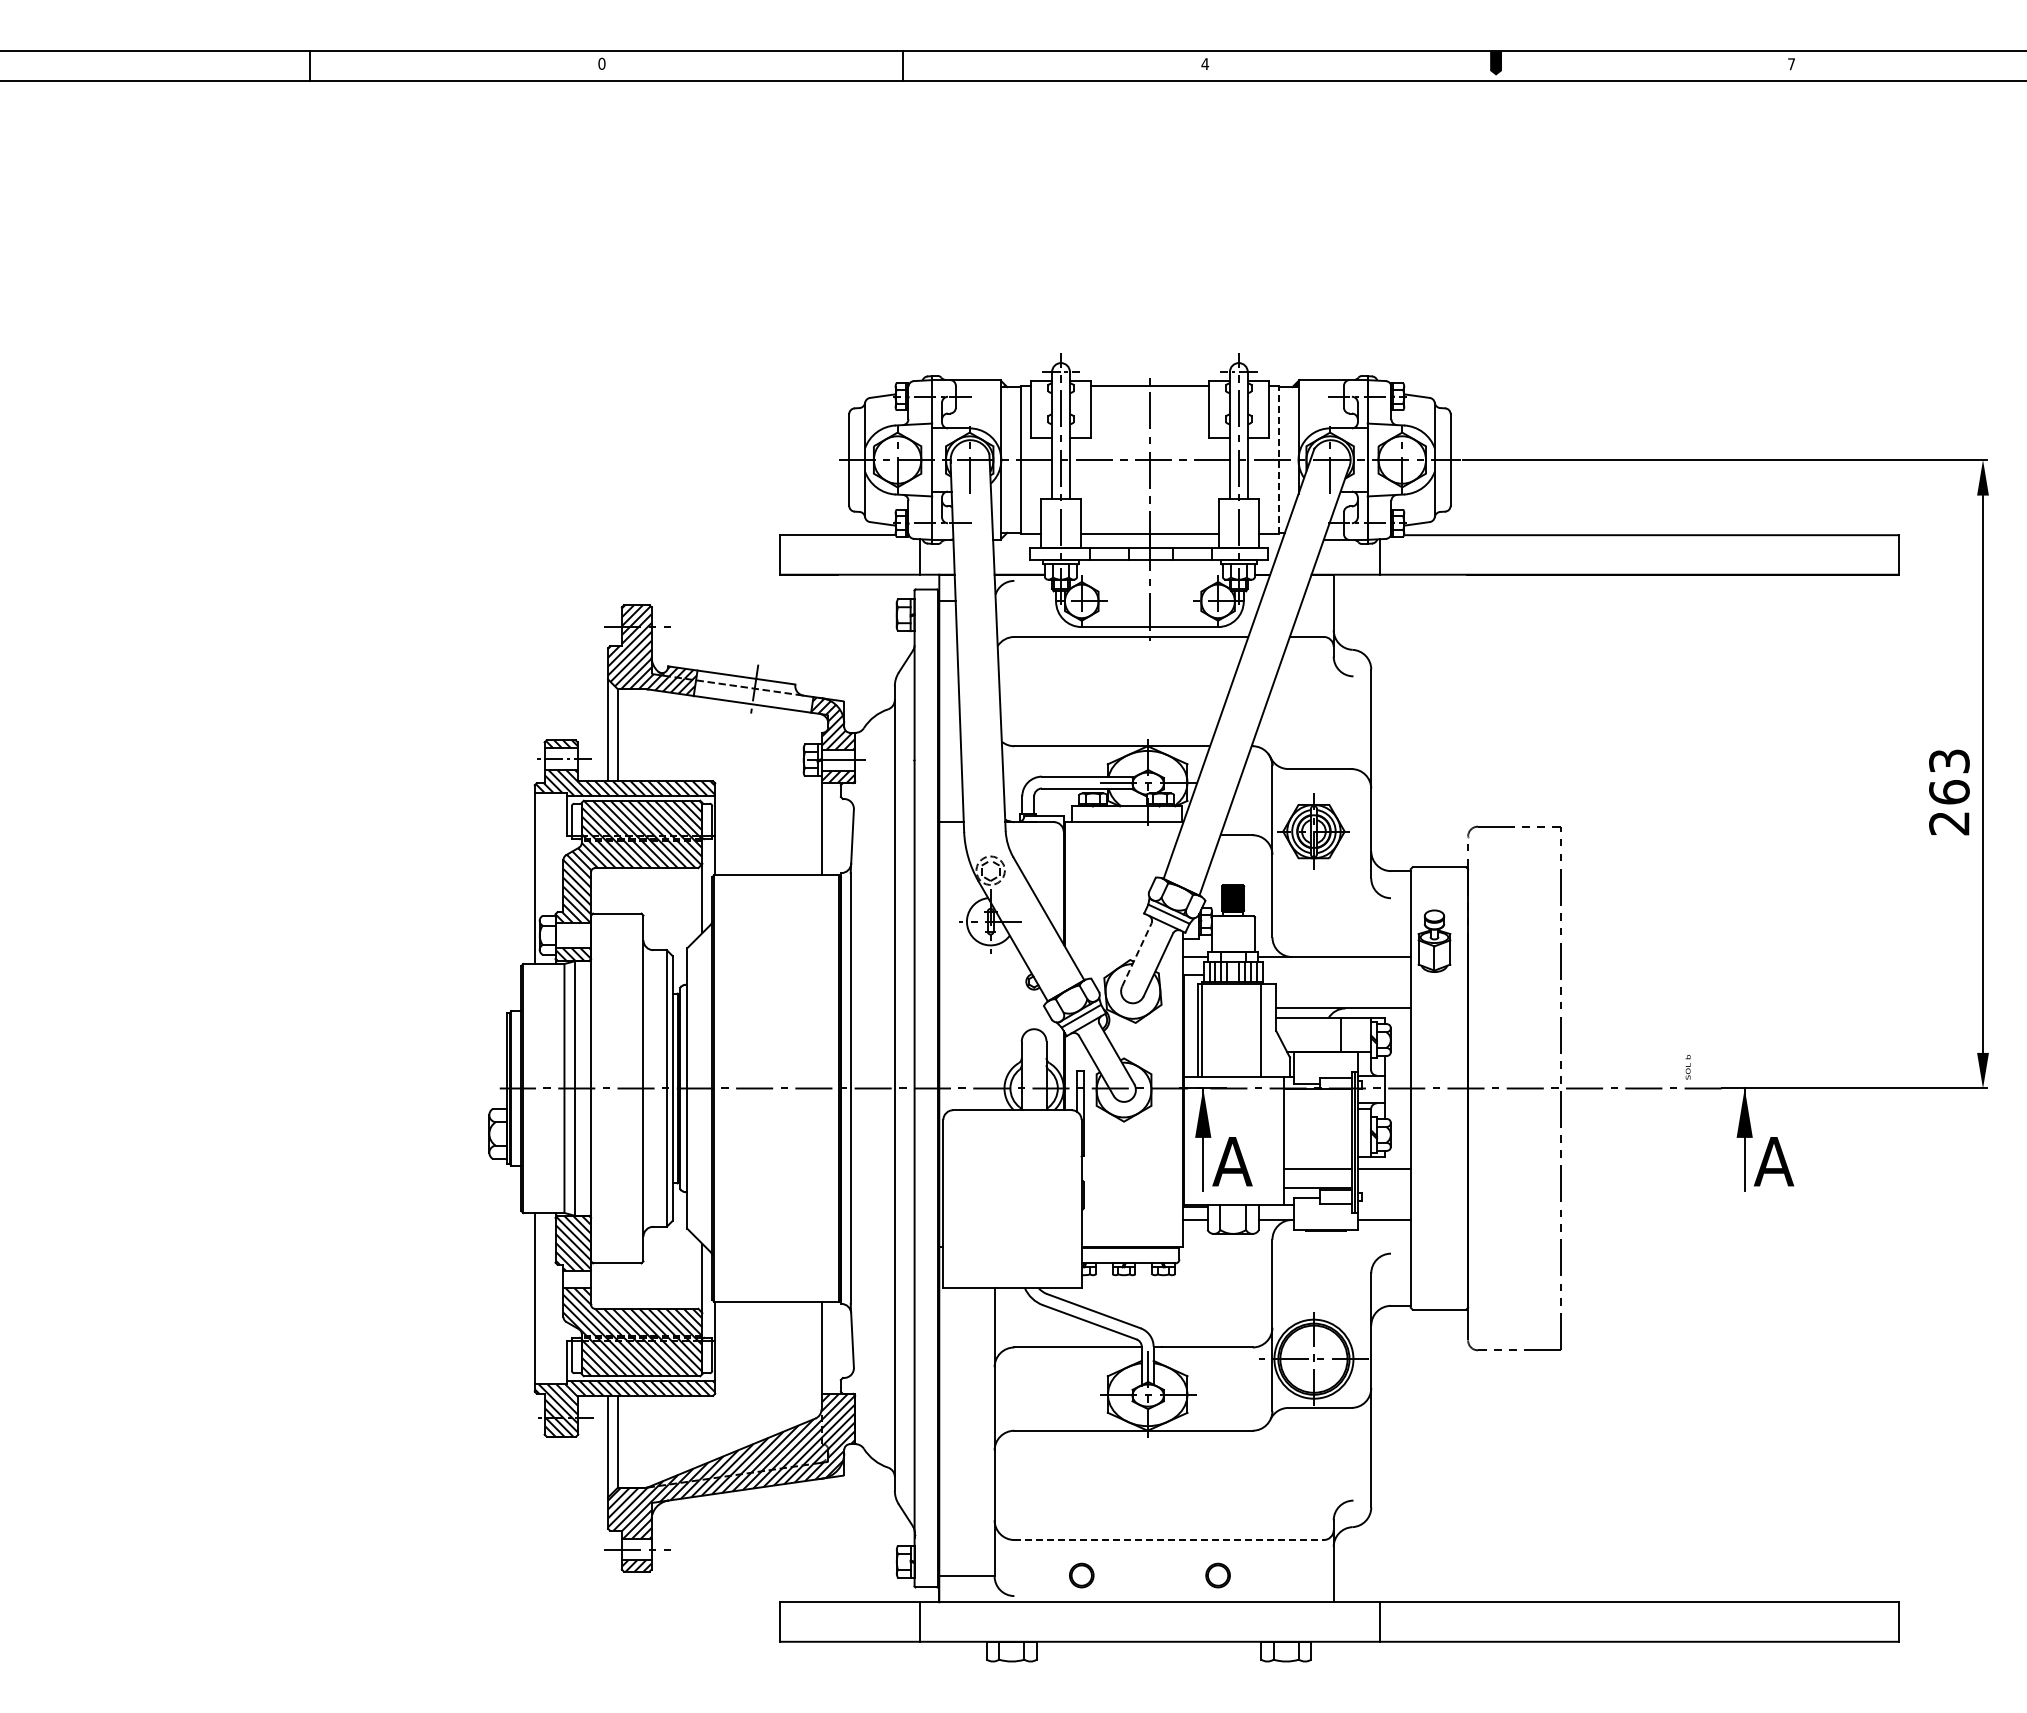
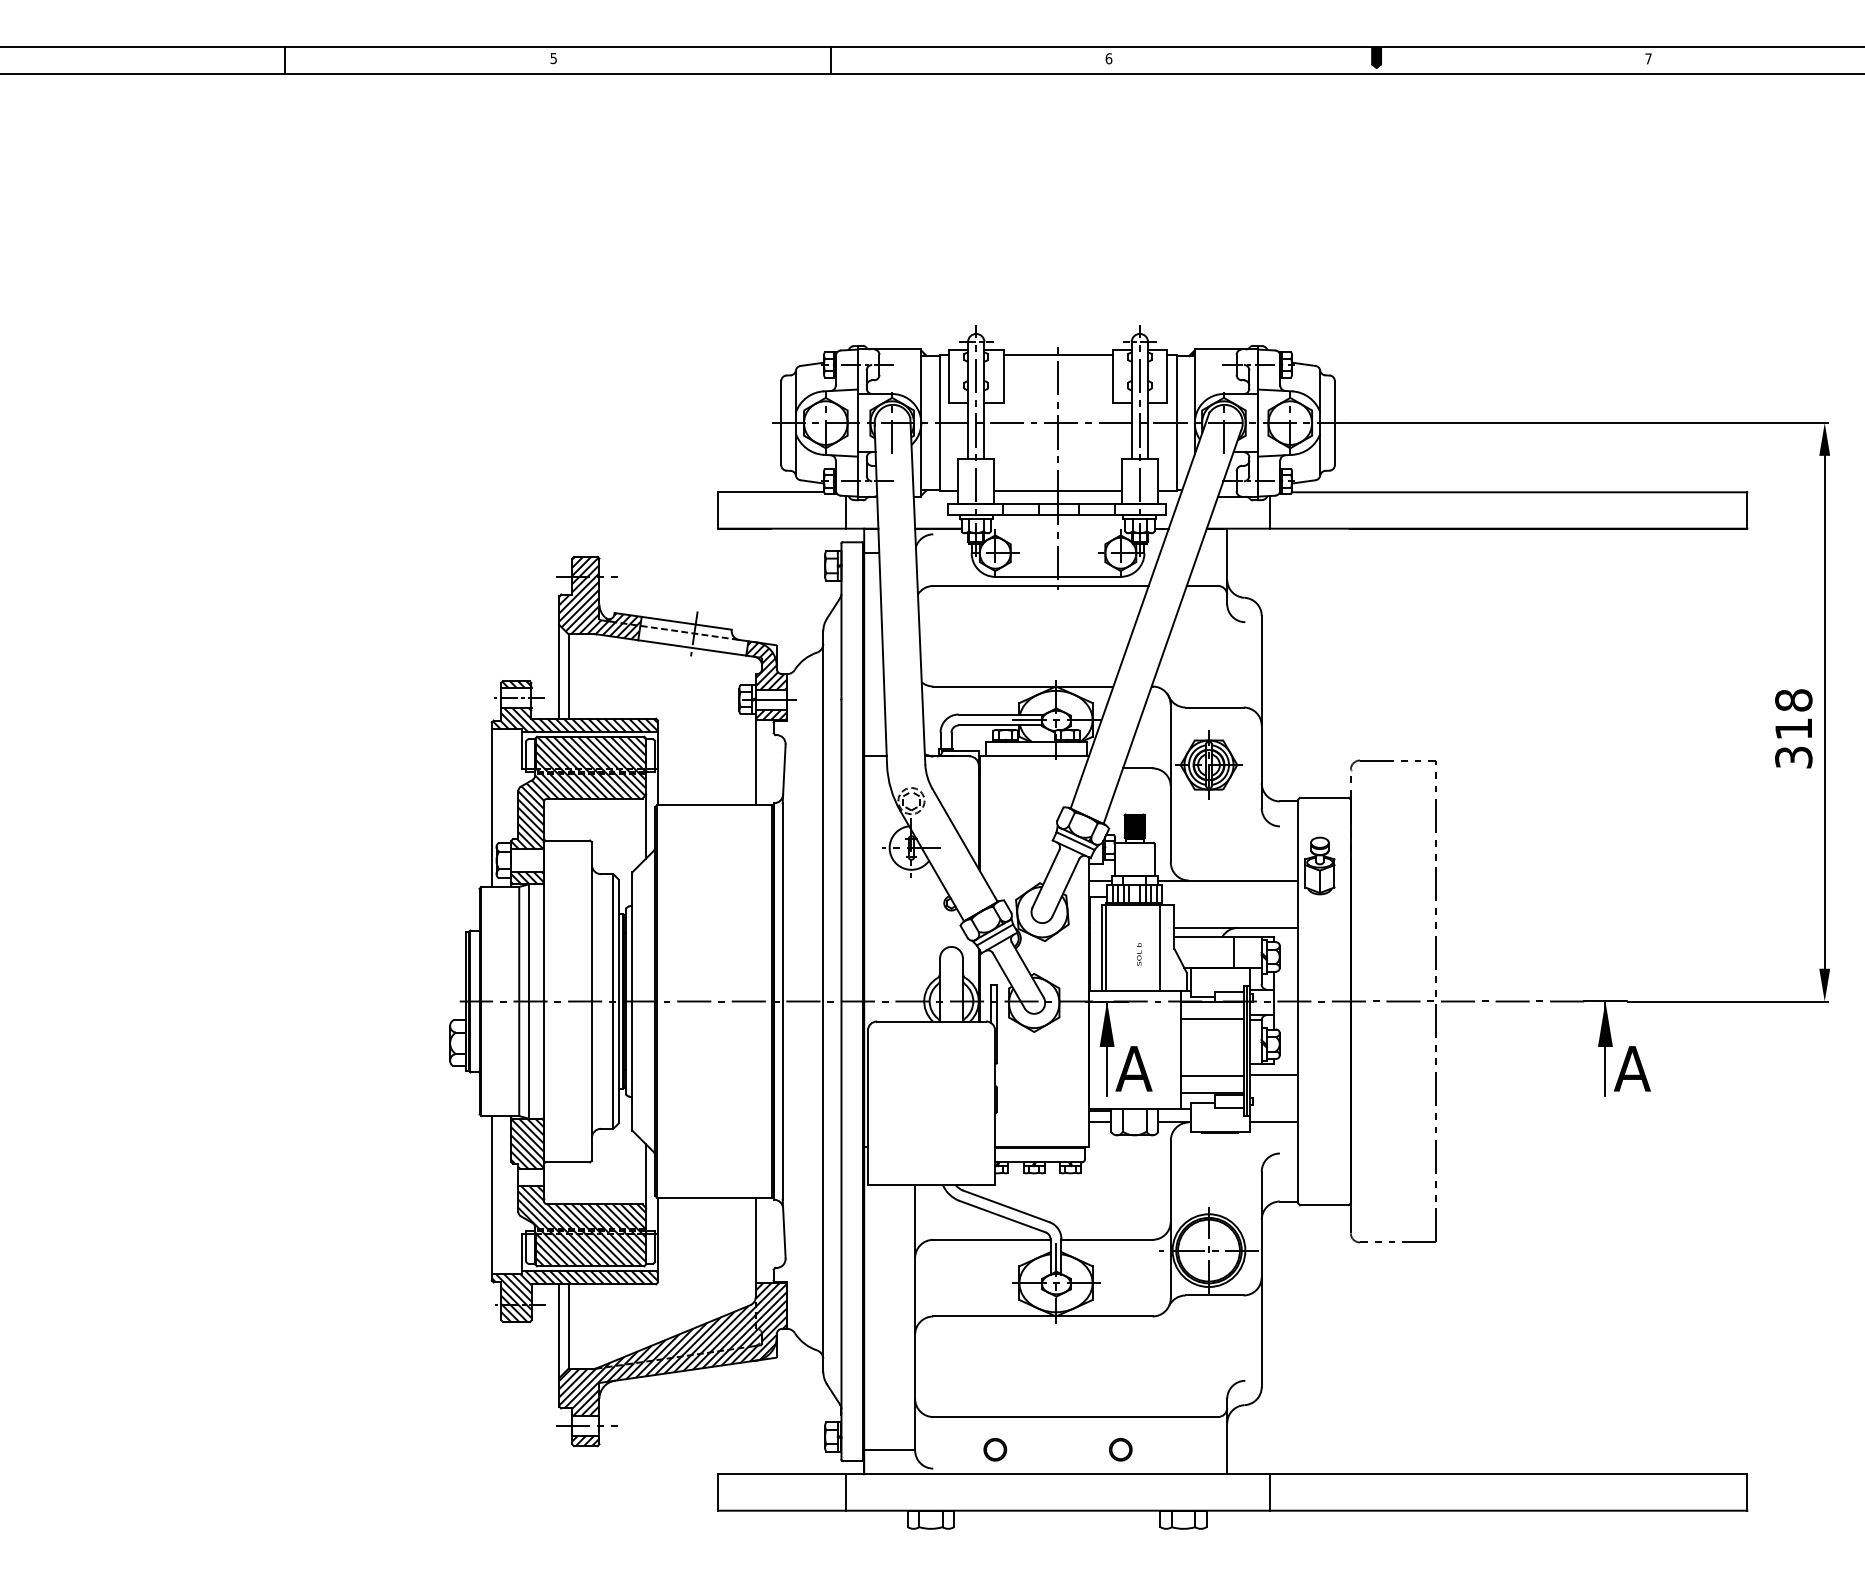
text: (601, 63) -> (553, 58), 0 -> 5
text: (1205, 64) -> (1109, 59), 4 -> 6
line: (1278, 459) -> (1176, 422), dashed -> solid
text: (1949, 792) -> (1793, 729), 263 -> 318
line: (1136, 954) -> (1045, 878), dashed -> solid
text: (1687, 1067) -> (1138, 954), moved
line: (1318, 1107) -> (1213, 1018), added
line: (1169, 1540) -> (1076, 1417), dashed -> solid

